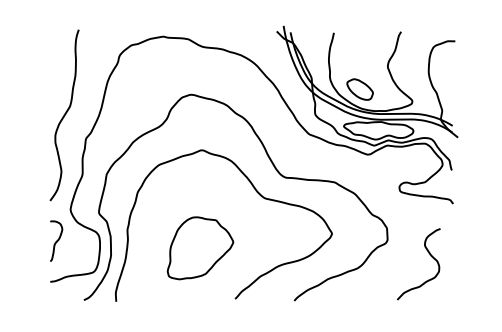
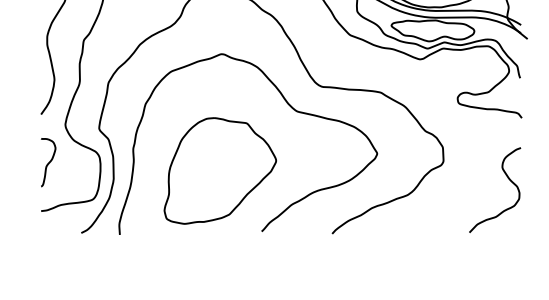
part: (200, 248) -> (220, 171), size x1.43
curve: (430, 256) -> (509, 180), moved

